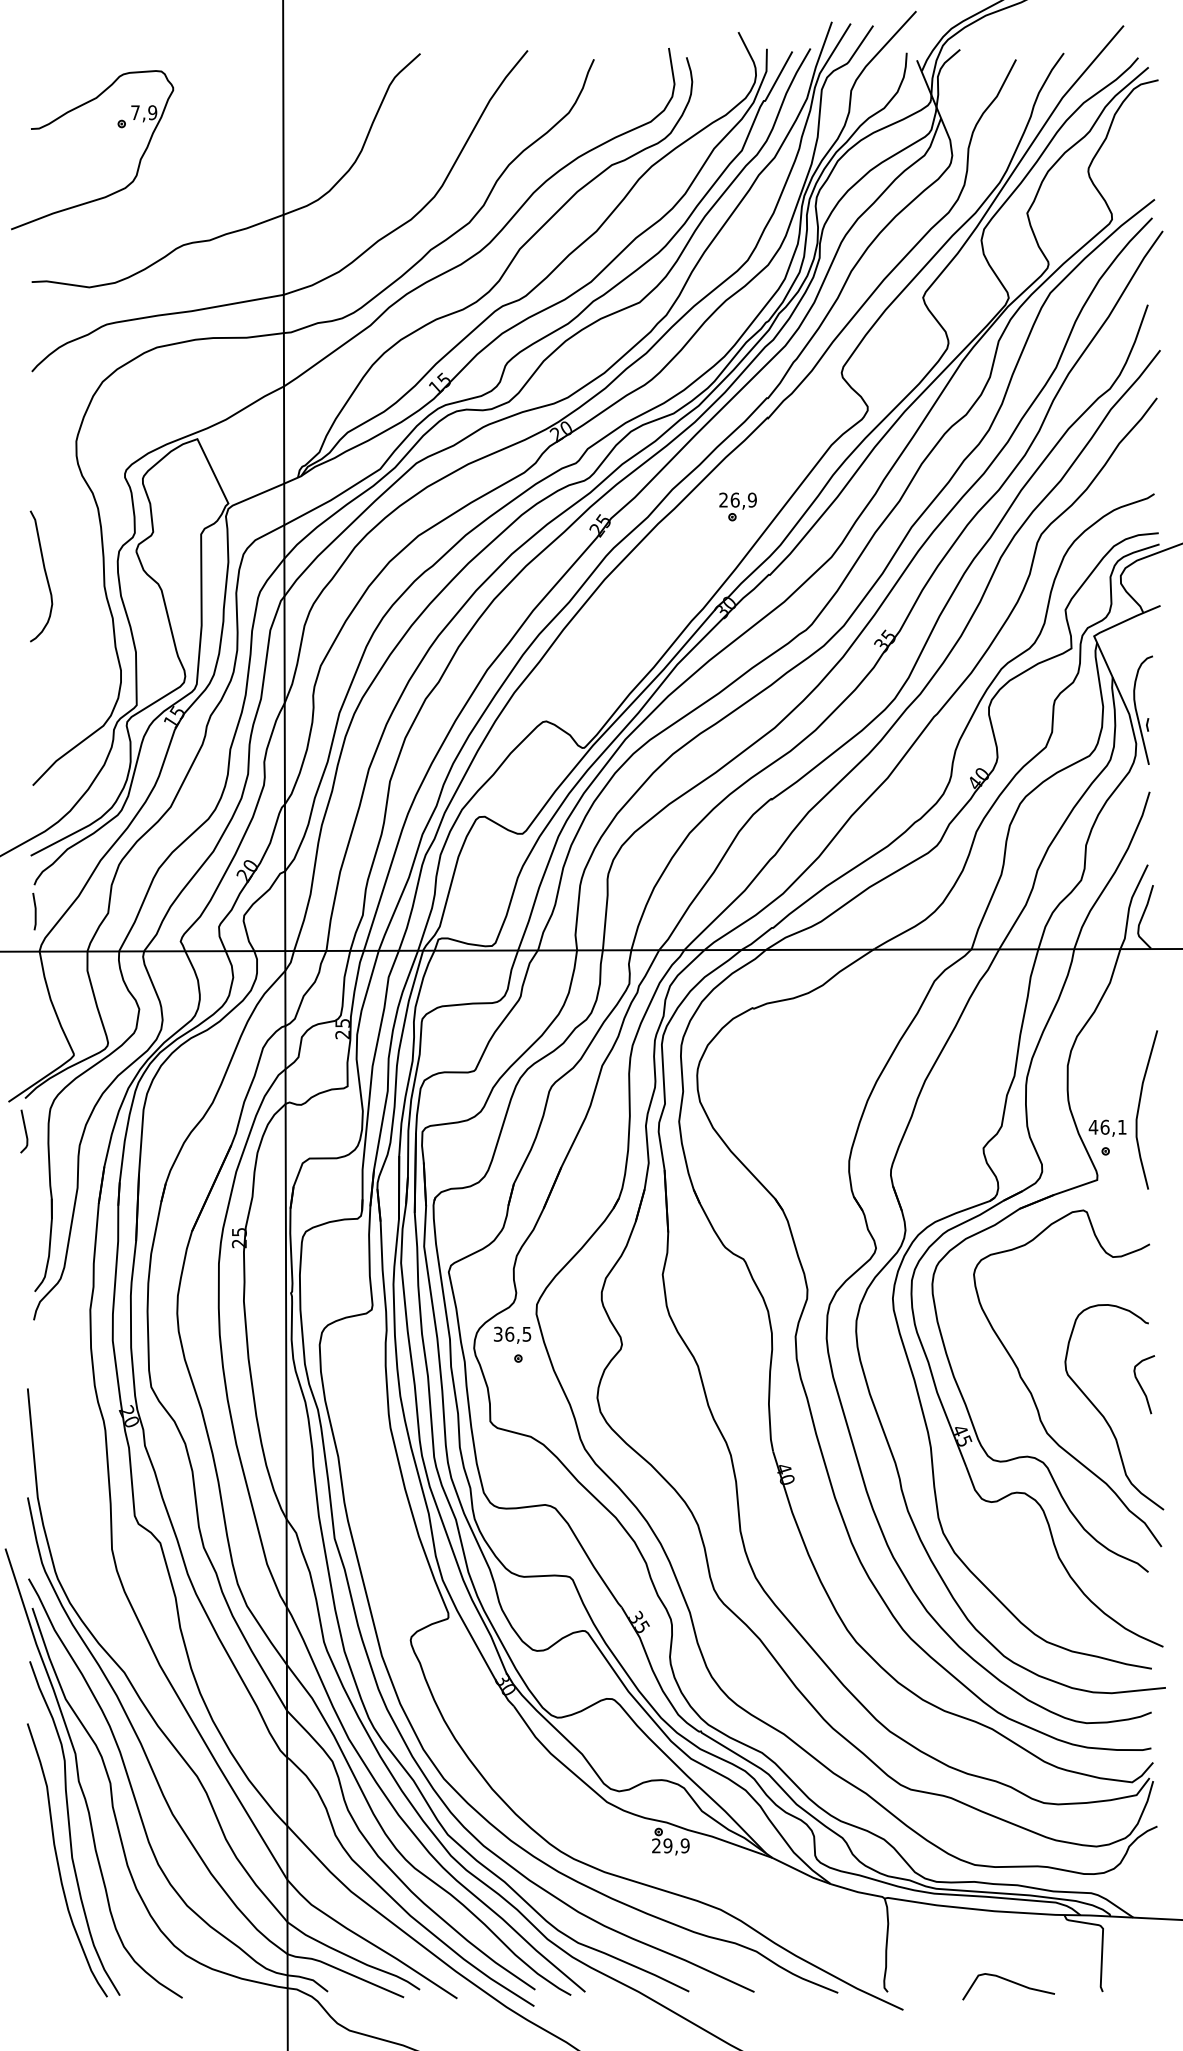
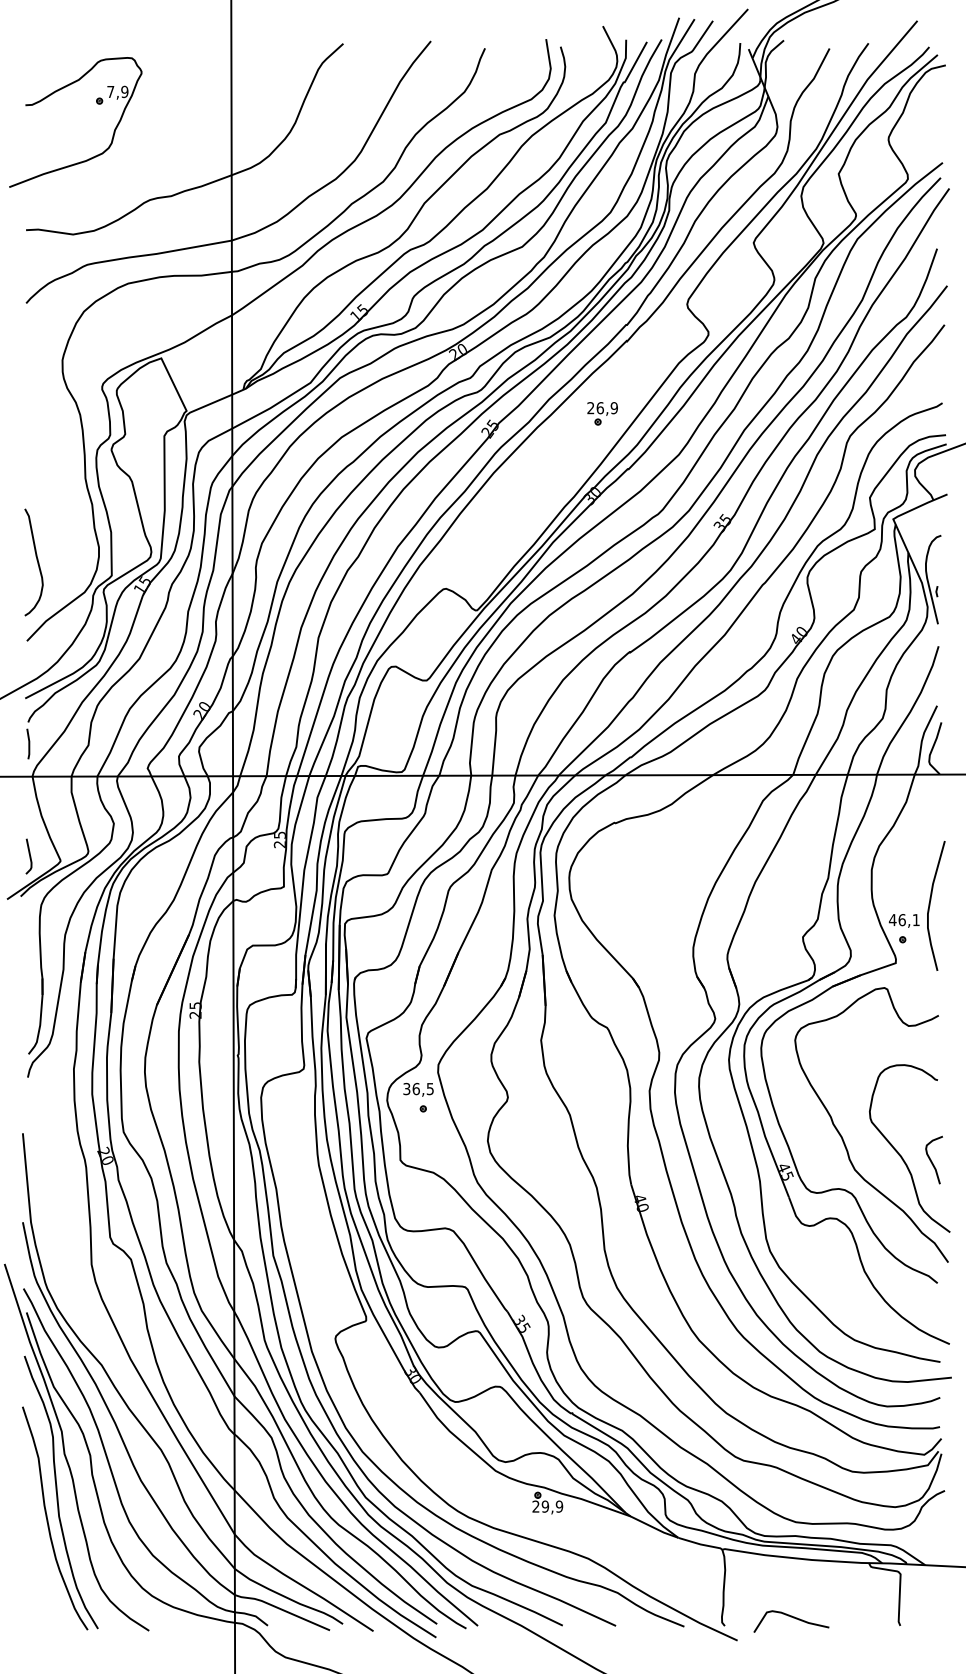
curve: (44, 574) -> (36, 560), moved
line: (24, 1131) -> (29, 856), moved
curve: (1140, 1383) -> (931, 1159), moved
curve: (1011, 1982) -> (793, 1618), moved

